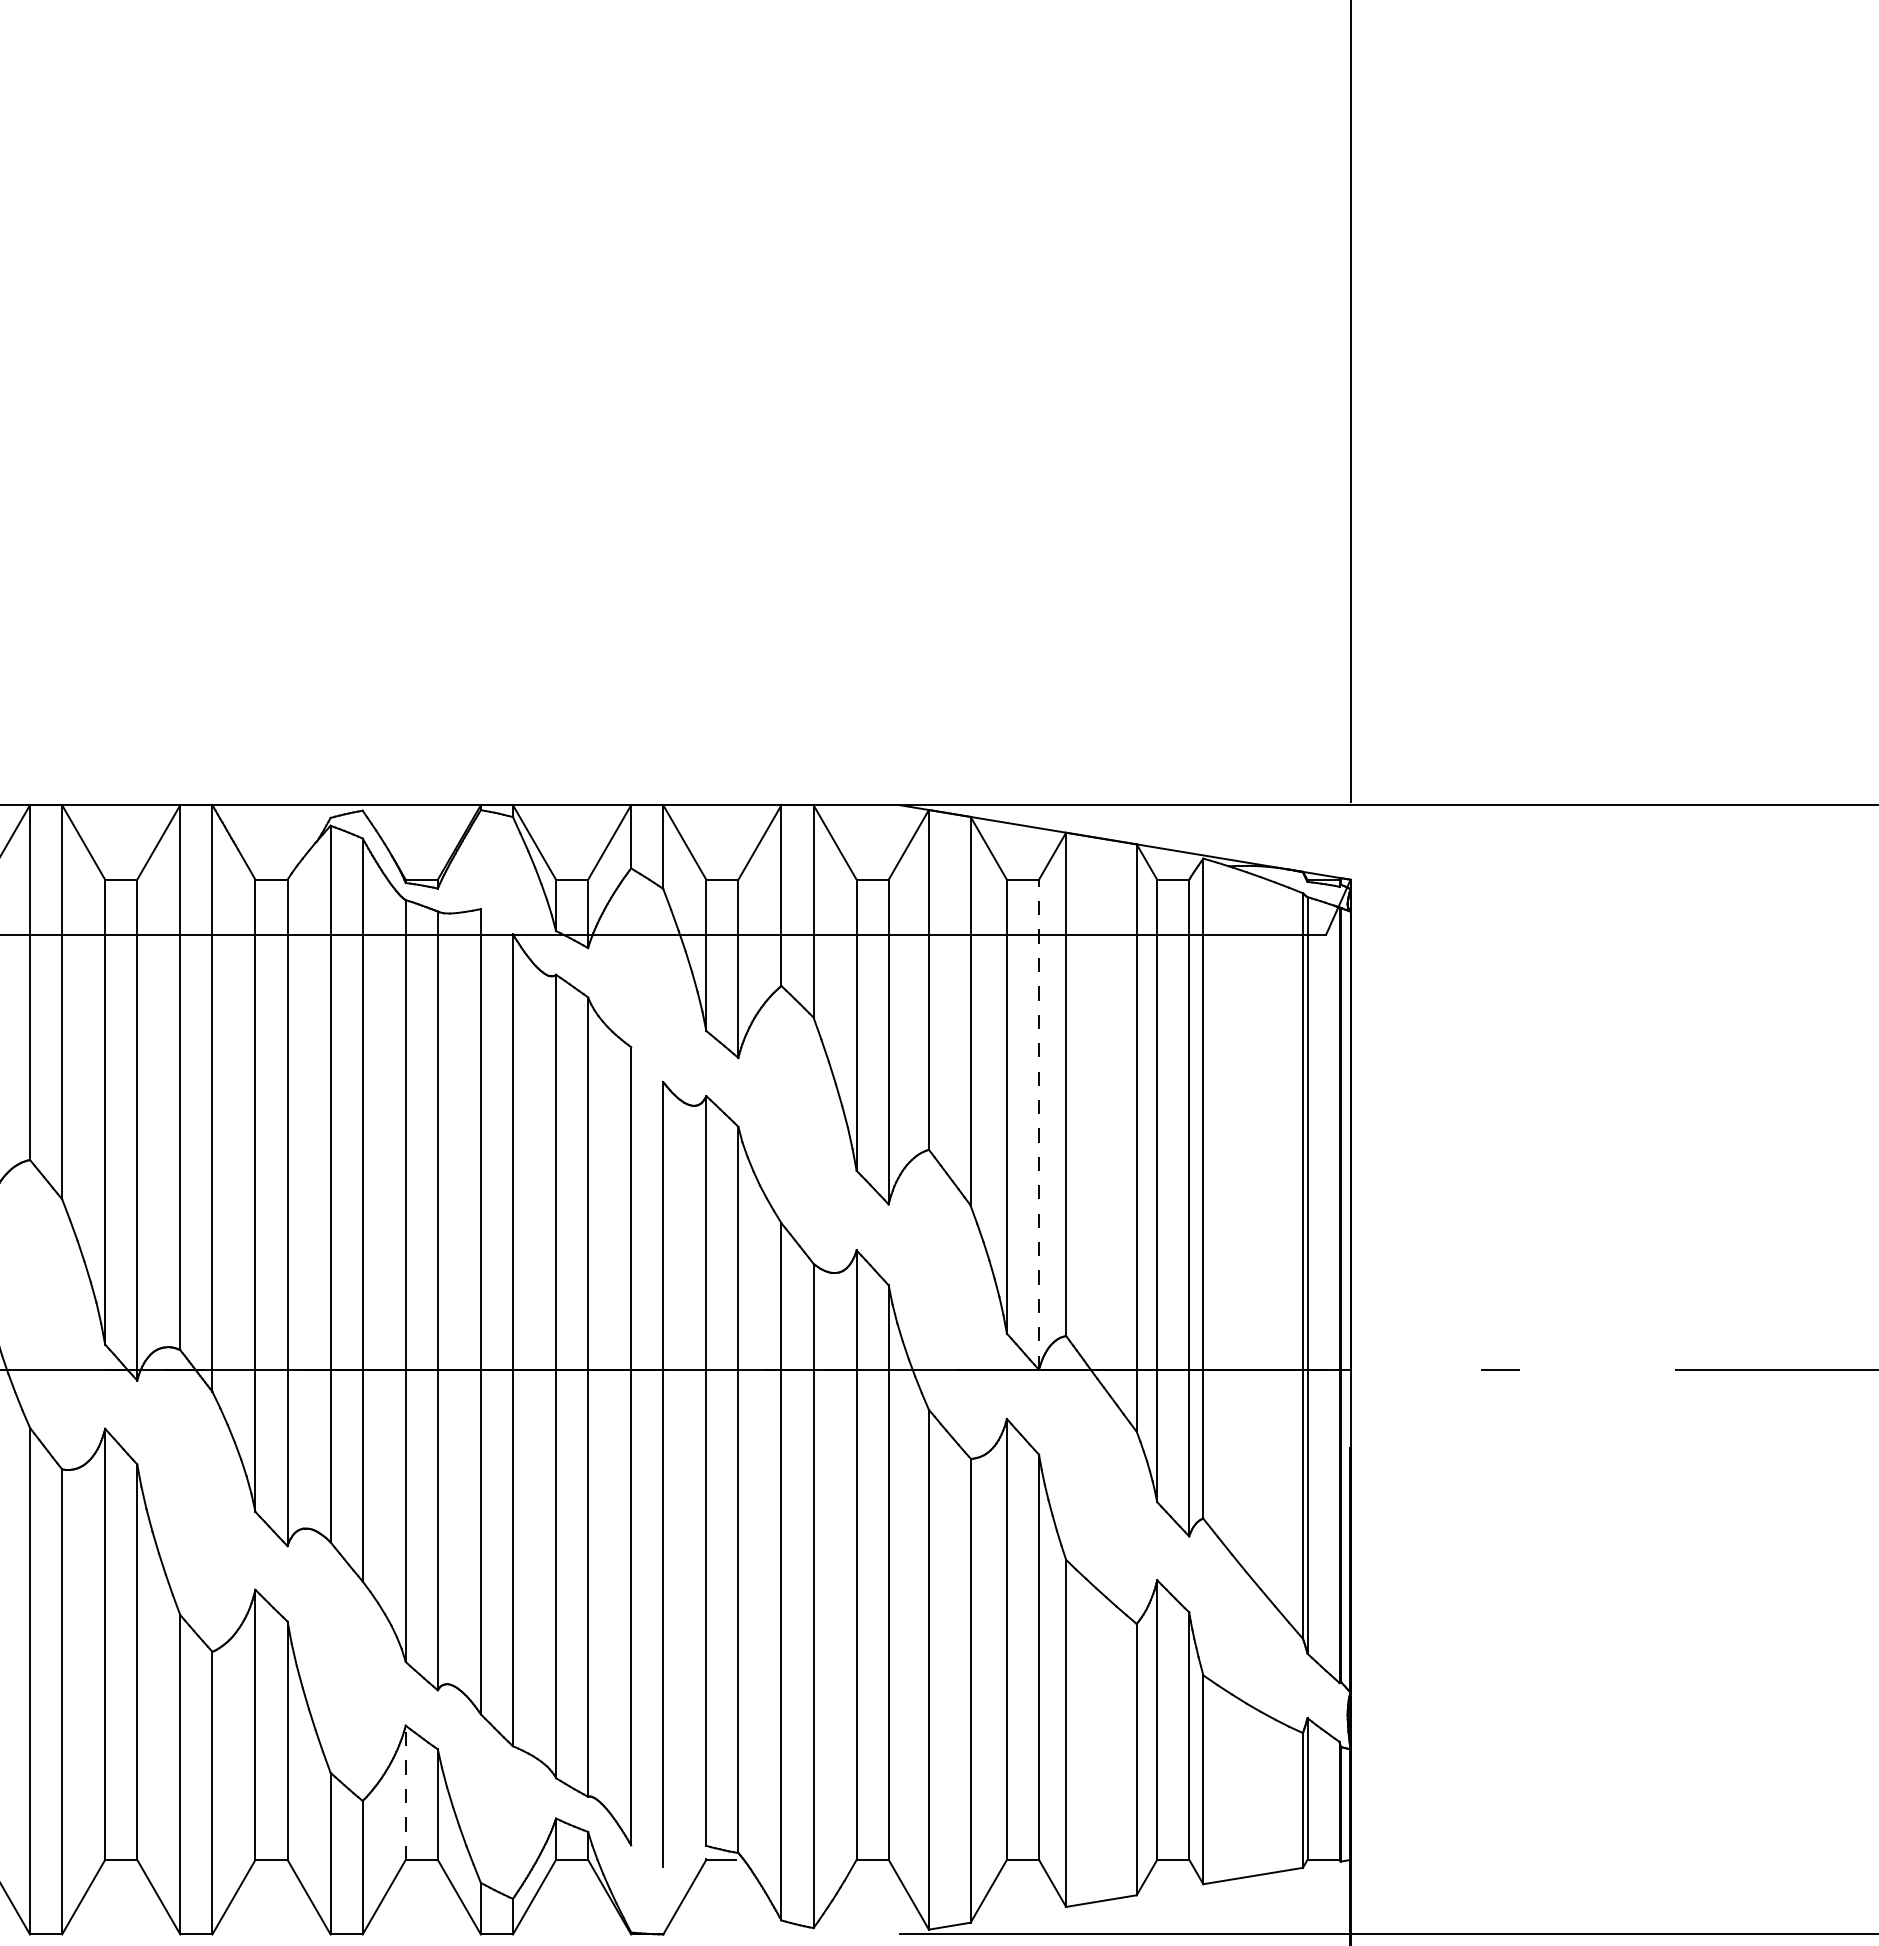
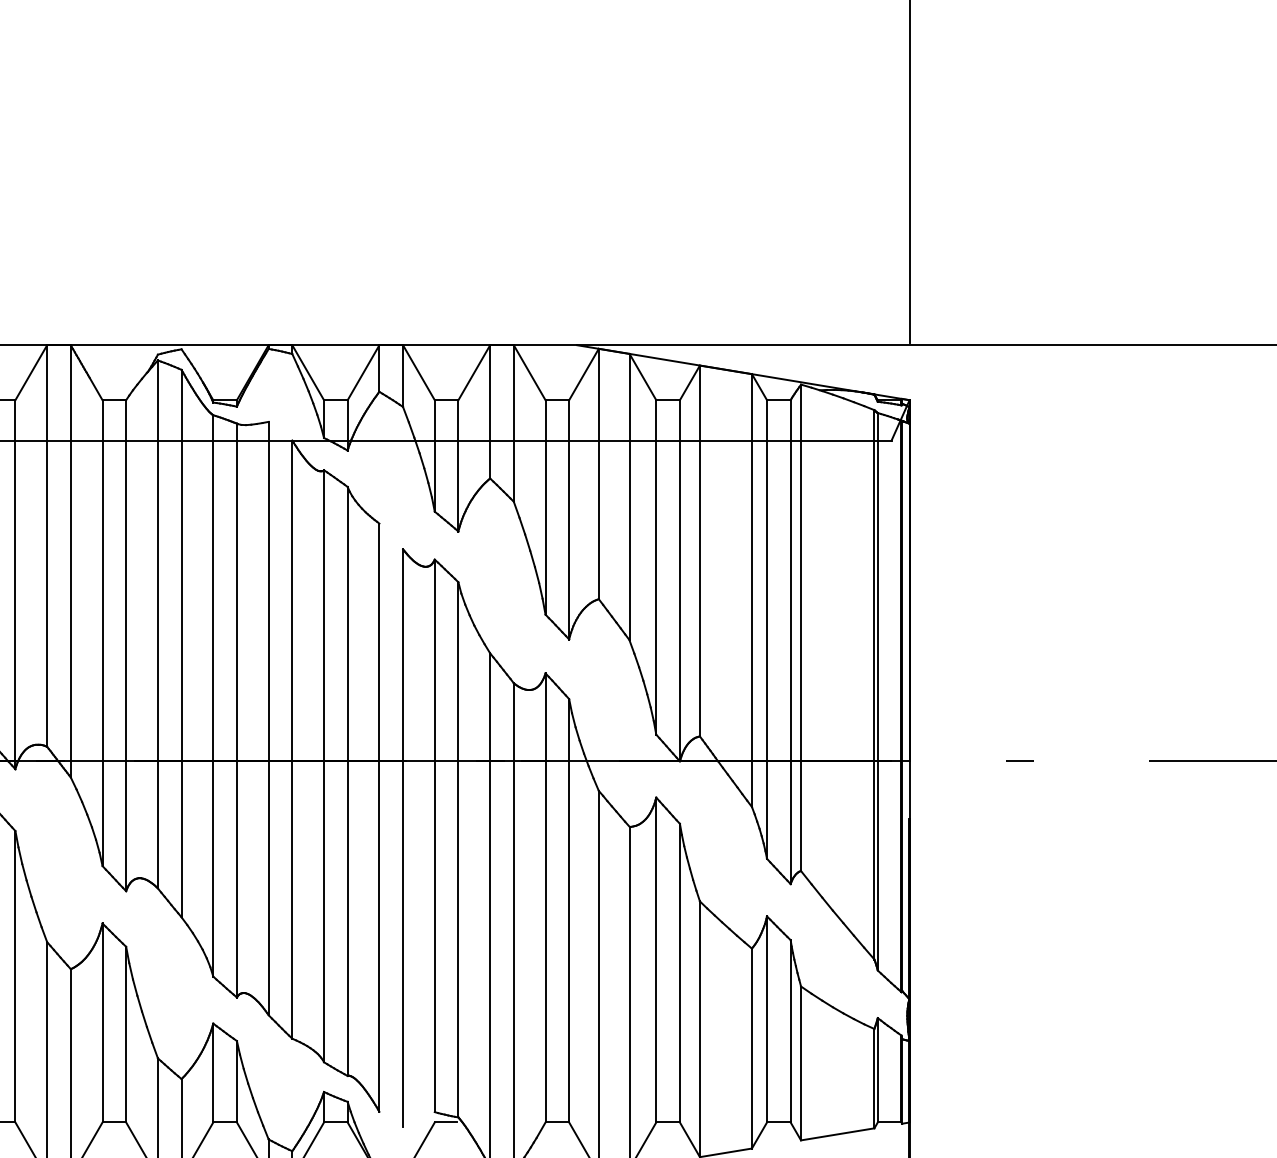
line: (1039, 1124) -> (680, 580), dashed -> solid
line: (405, 1792) -> (213, 1072), dashed -> solid

